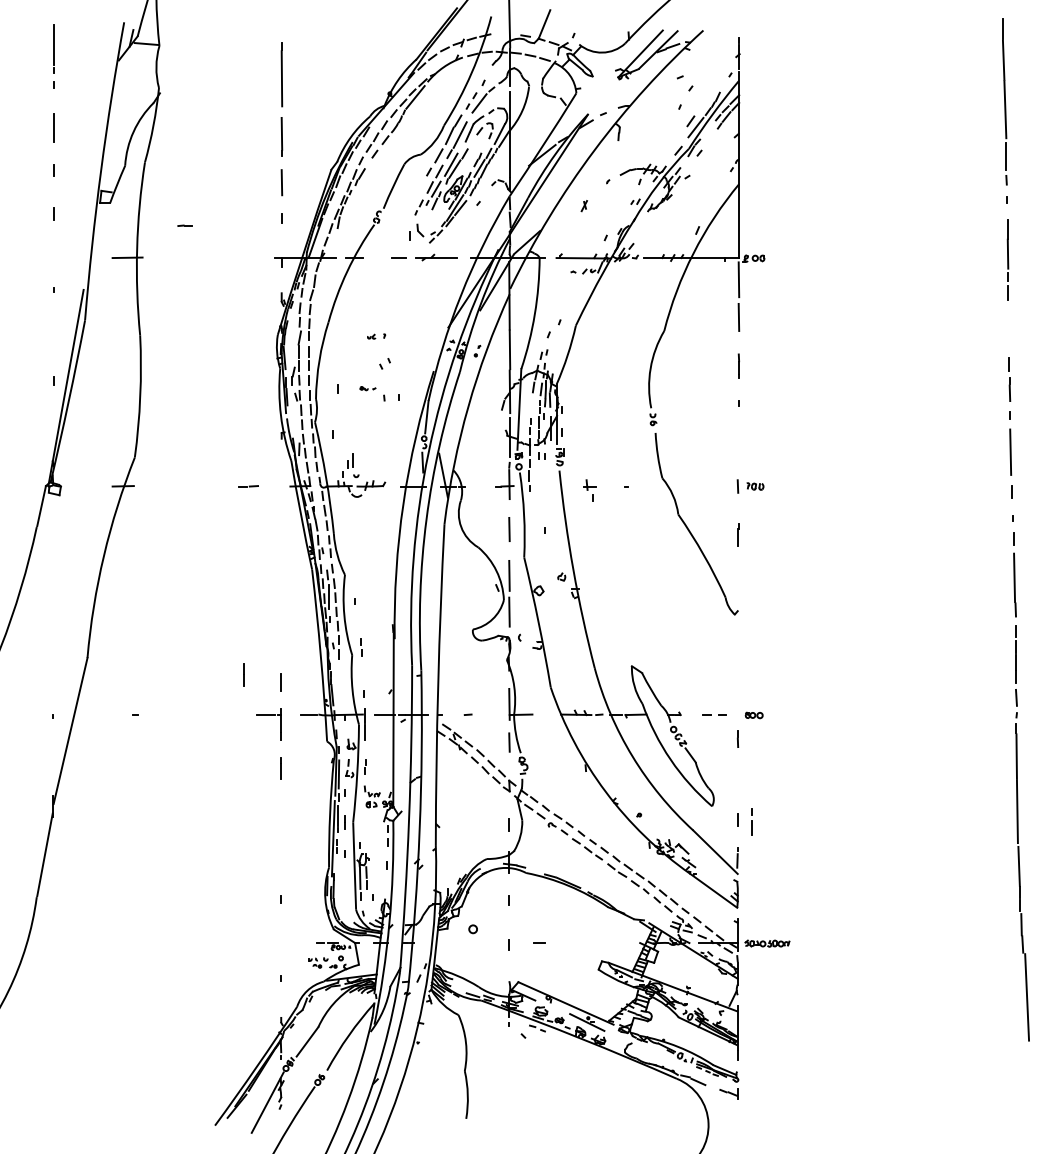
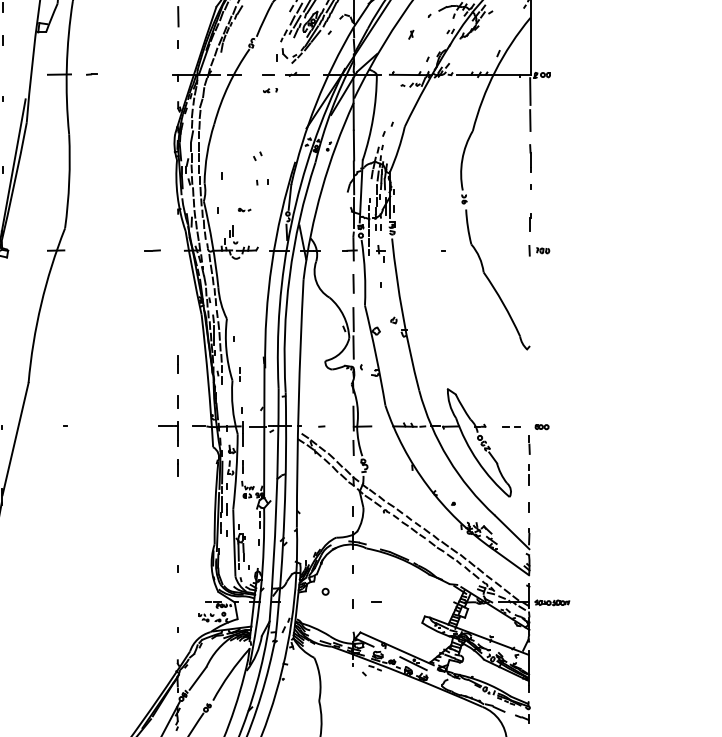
line: (184, 225) -> (91, 74), moved
part: (436, 257) -> (297, 74), size x0.71
part: (376, 336) -> (270, 90), moved
part: (738, 366) -> (530, 158), size x1.43
part: (367, 388) -> (244, 209), moved
part: (589, 490) -> (380, 253), moved
line: (738, 534) -> (530, 222), moved
line: (243, 674) -> (177, 363), moved
part: (737, 739) -> (529, 445), size x1.43
line: (751, 821) -> (529, 474), moved

